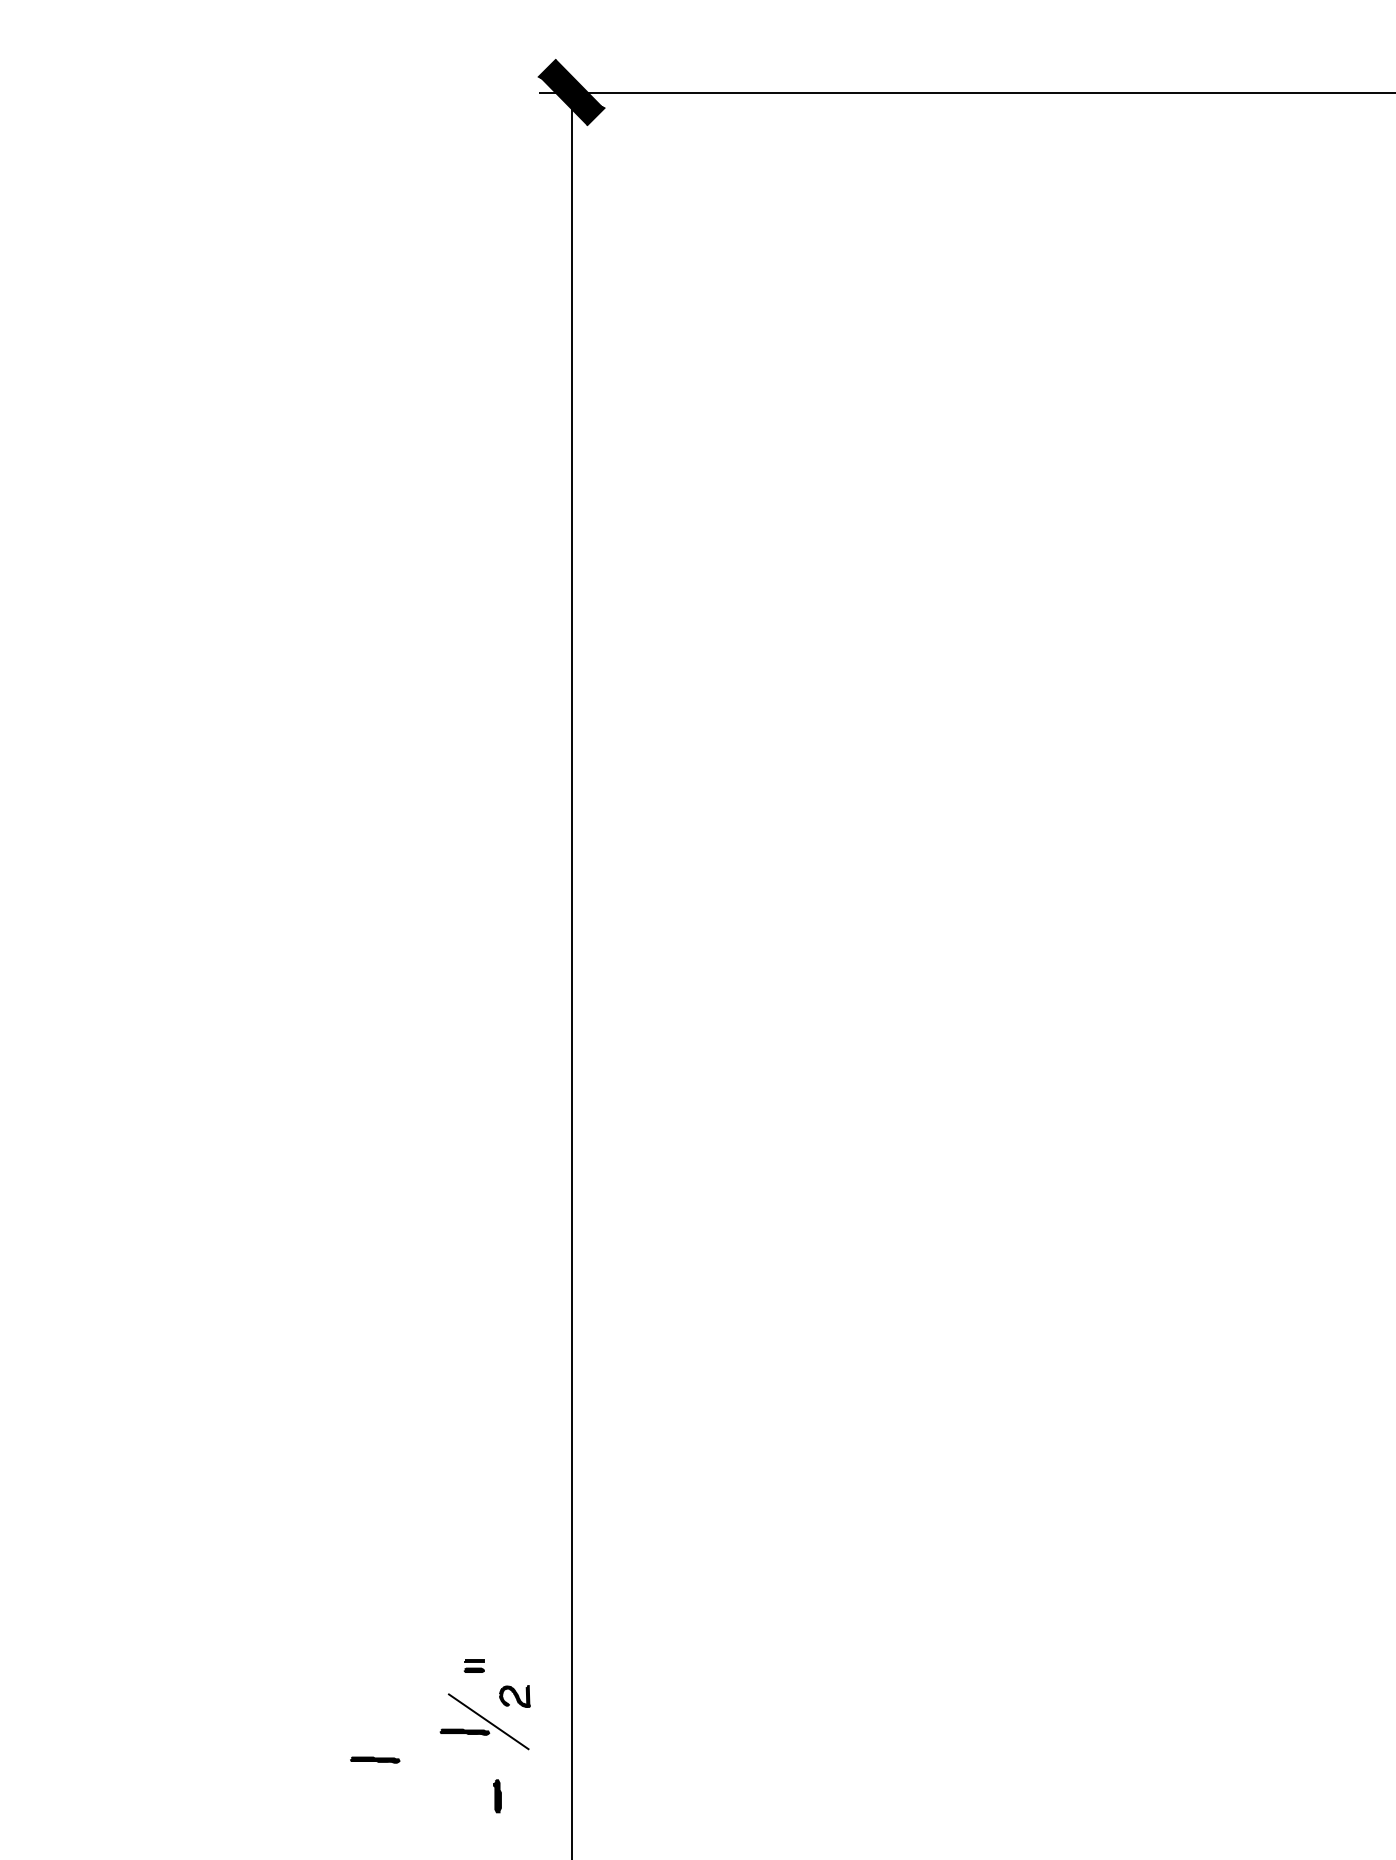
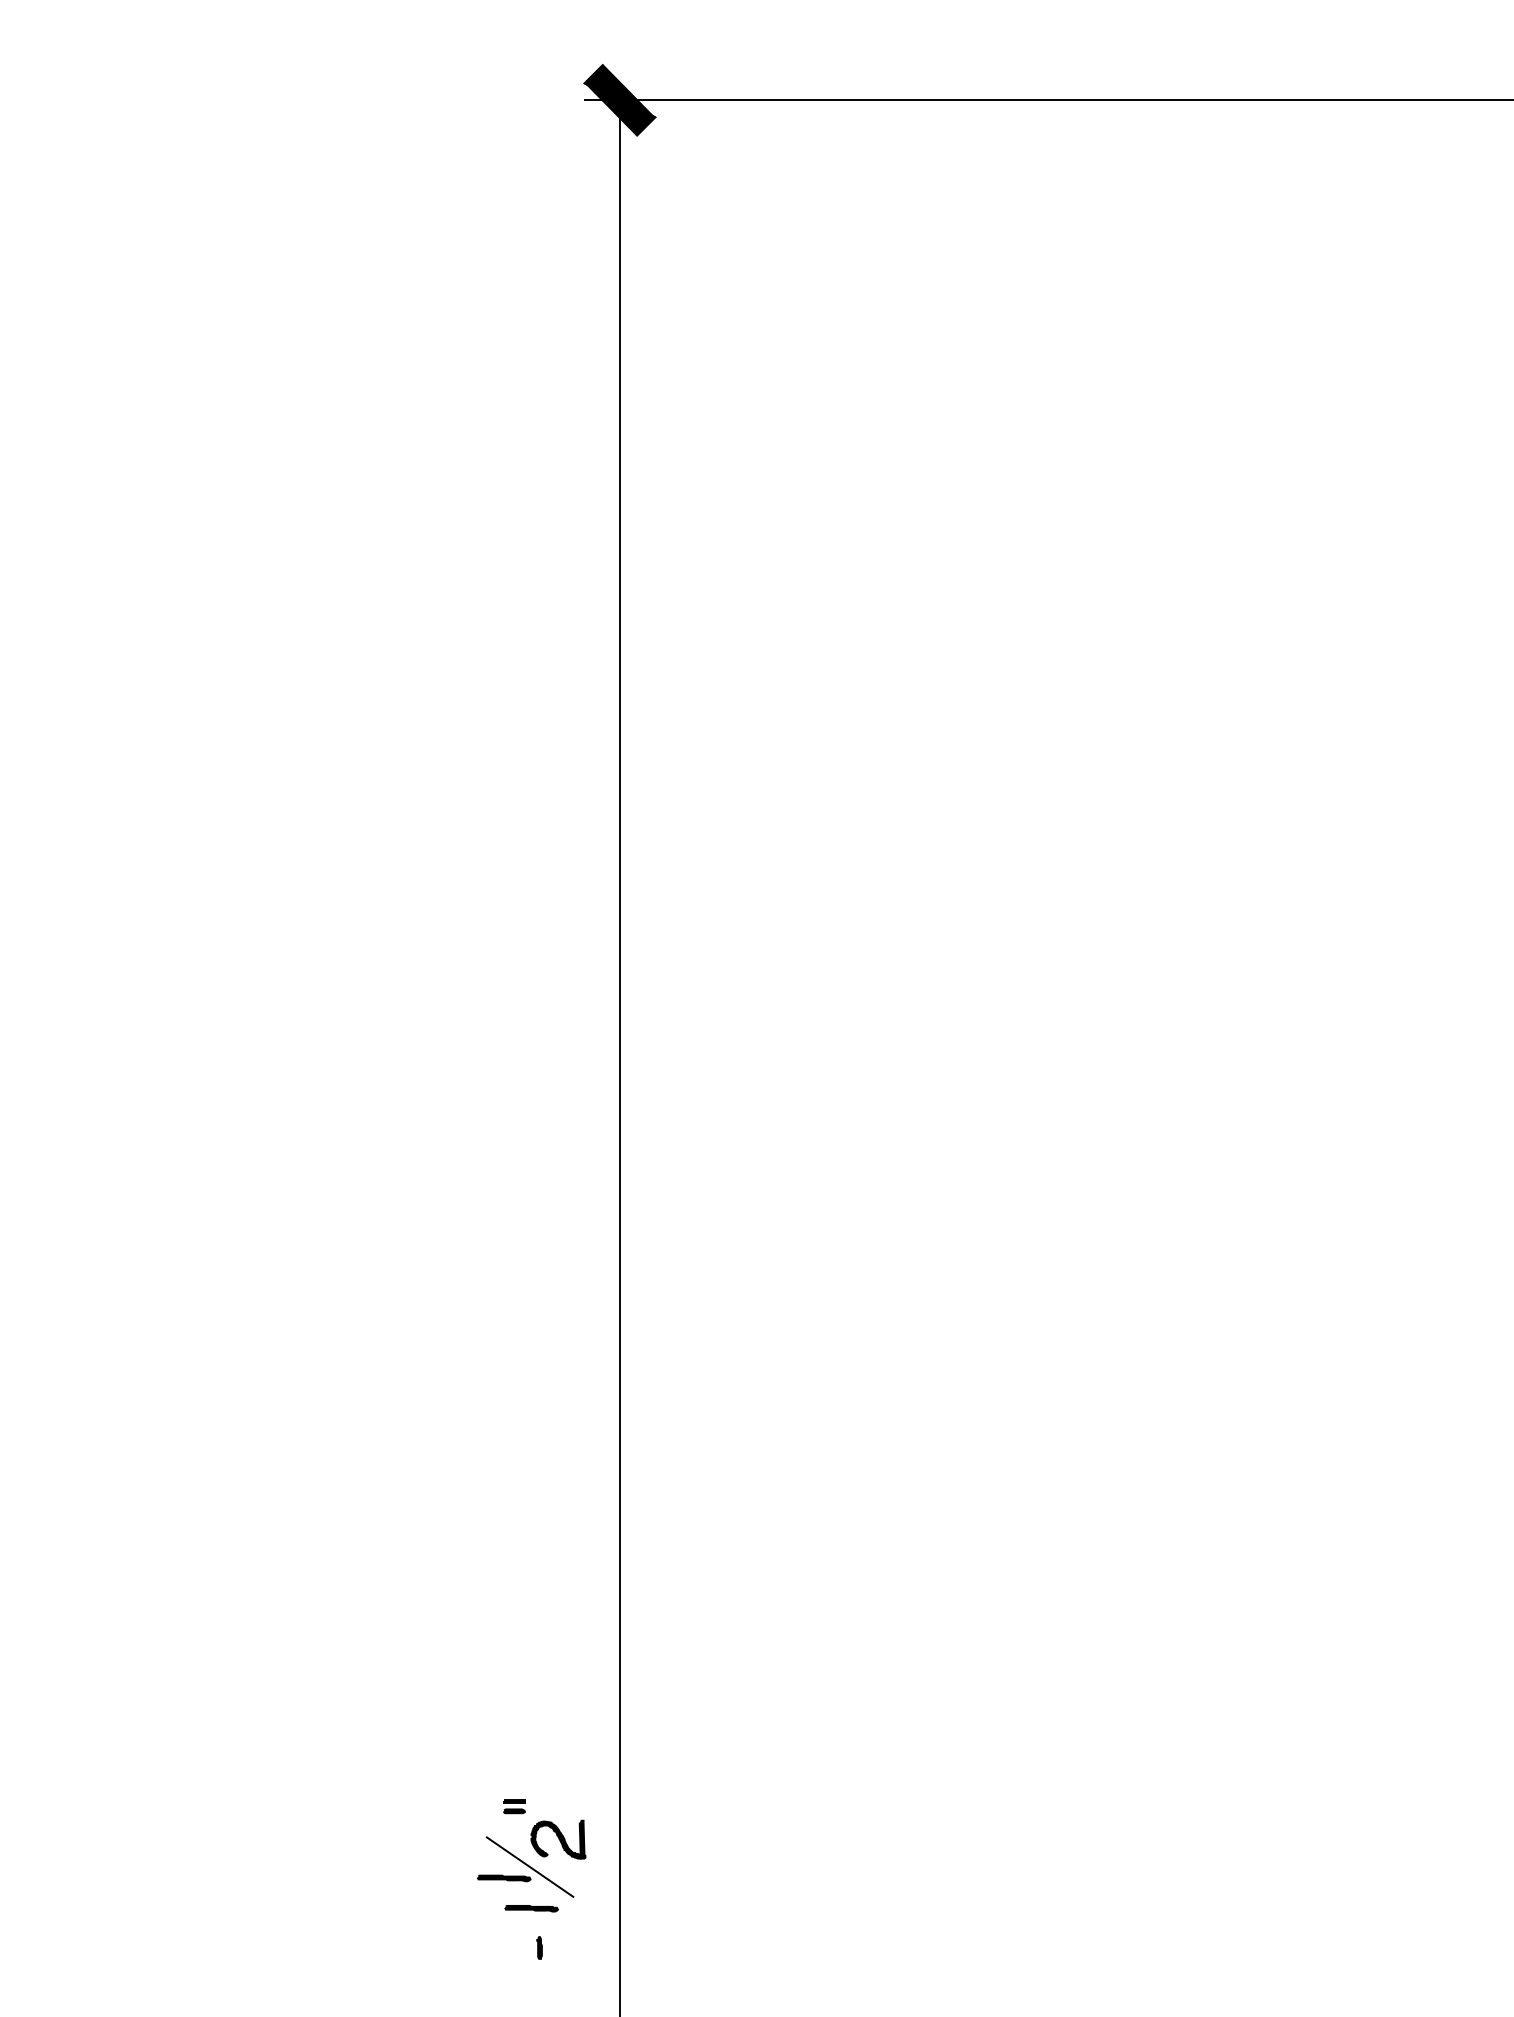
part: (514, 1696) -> (558, 1839), size x1.67
part: (375, 1759) -> (531, 1908), moved
part: (497, 1796) -> (539, 1948), size x0.62

